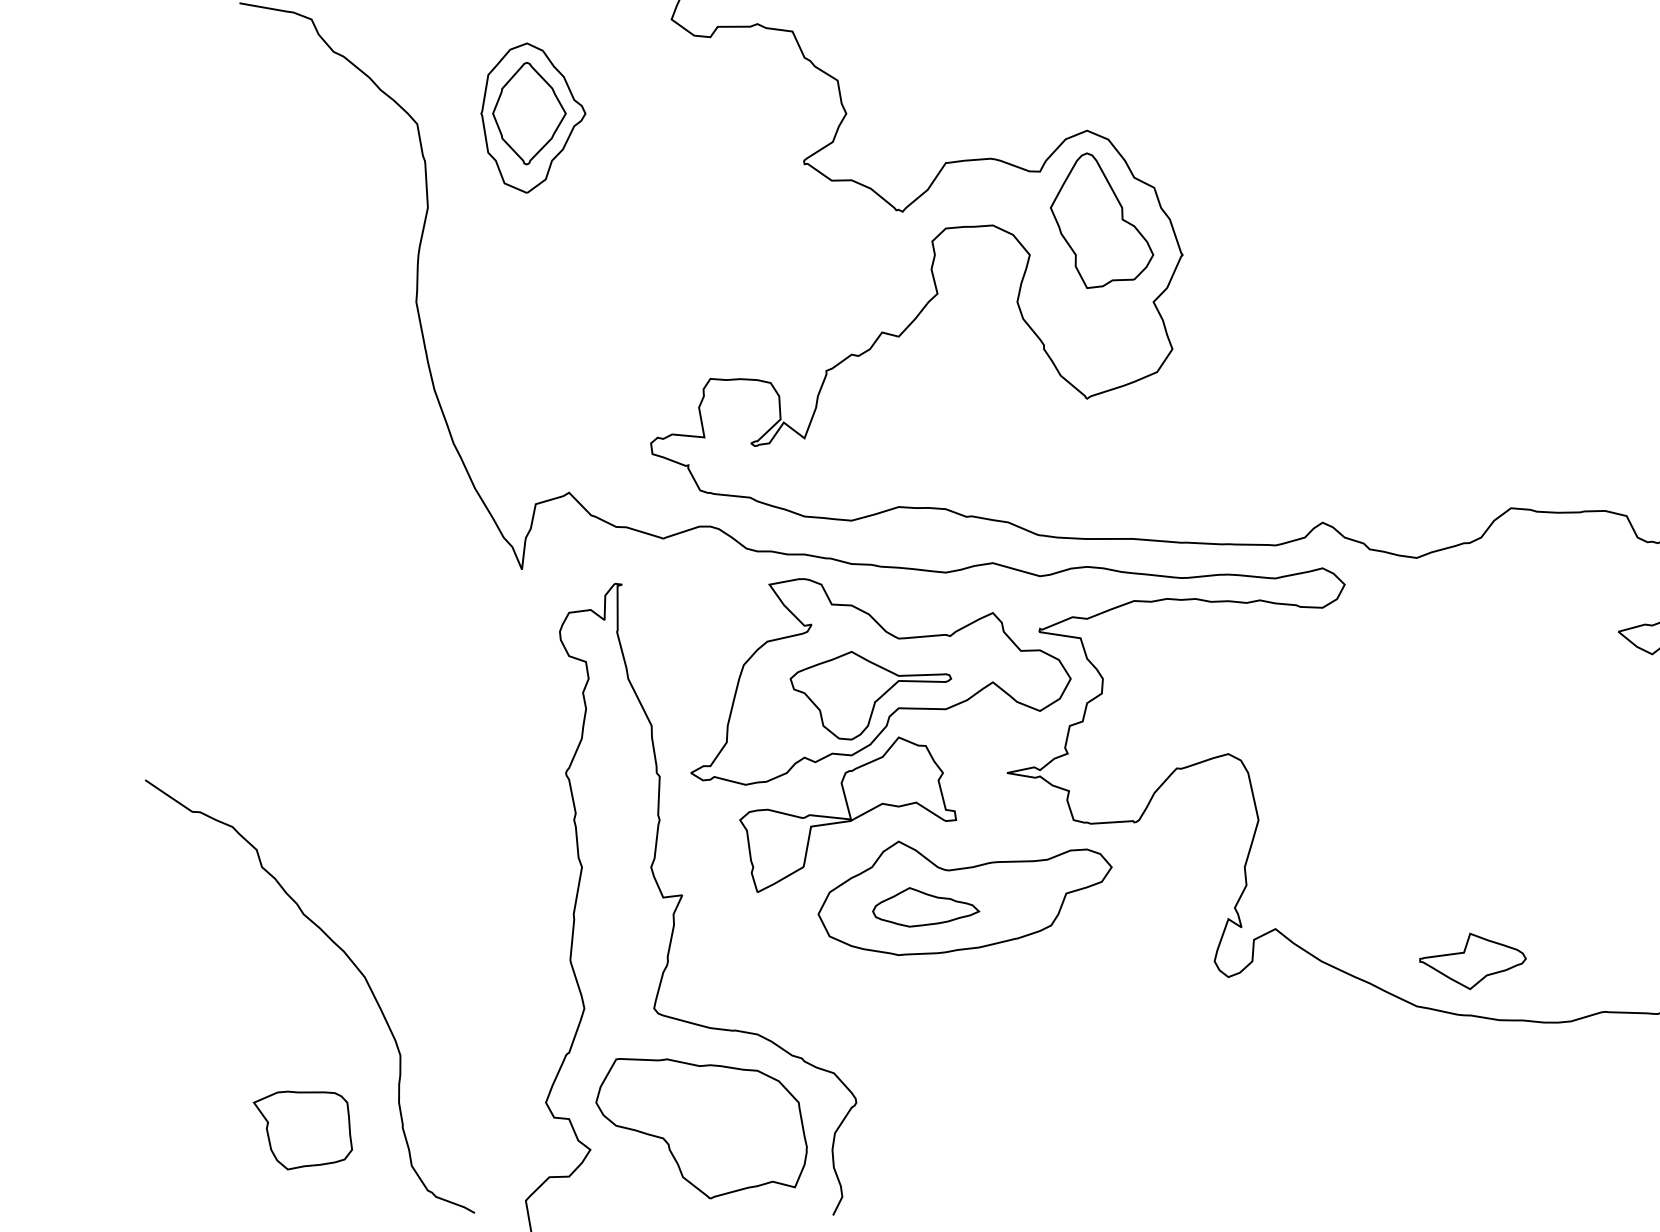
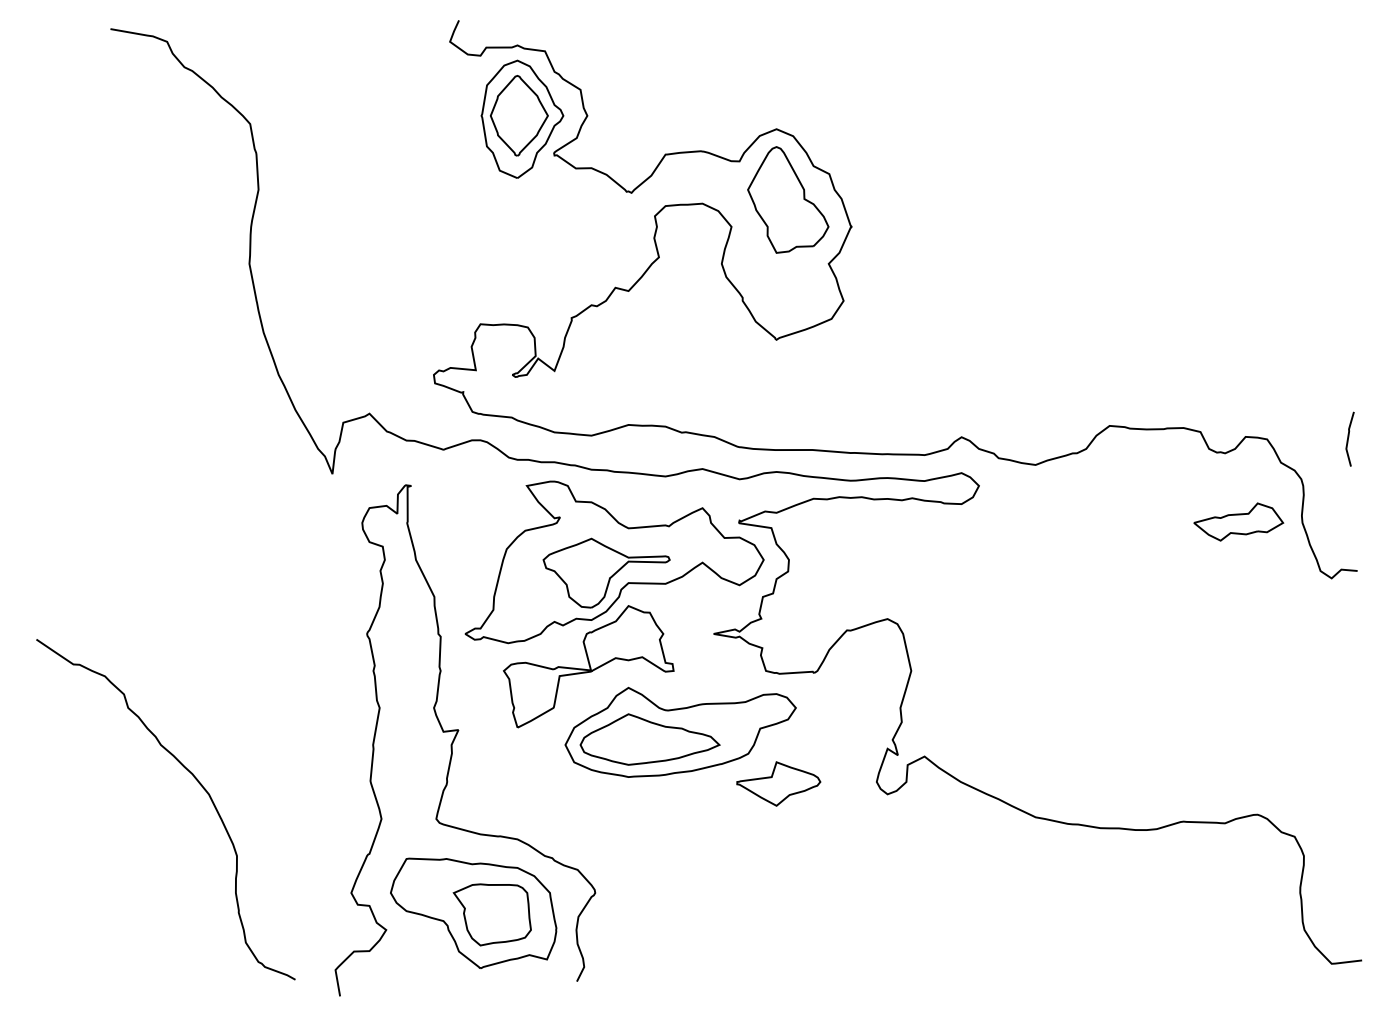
part: (533, 117) -> (522, 118), moved
part: (925, 907) -> (649, 739), size x1.67
part: (1472, 960) -> (778, 783), moved
part: (301, 1130) -> (491, 914), moved

